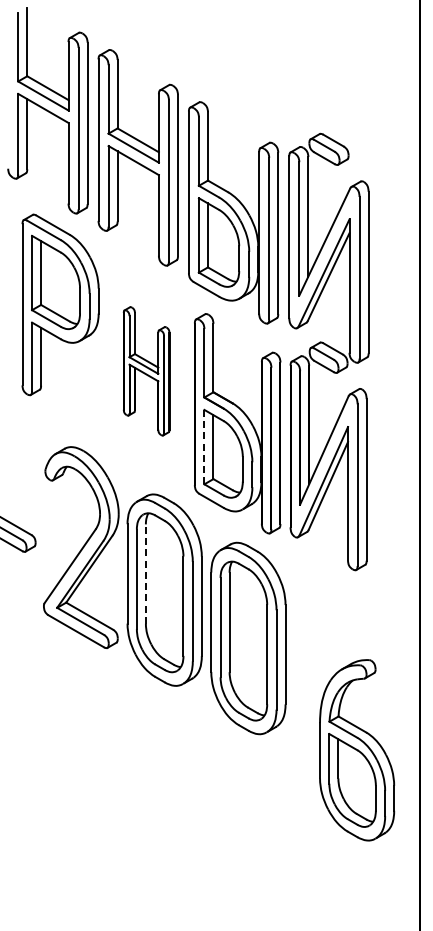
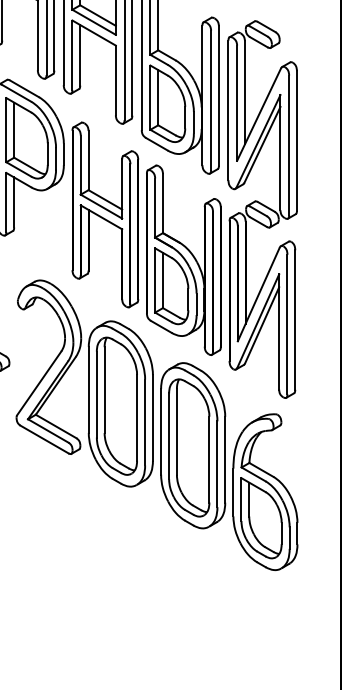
part: (328, 351) -> (262, 209), moved
part: (146, 371) -> (105, 215), size x1.67
line: (204, 446) -> (155, 279), dashed -> solid
line: (145, 574) -> (104, 390), dashed -> solid
part: (357, 750) -> (265, 492), moved

